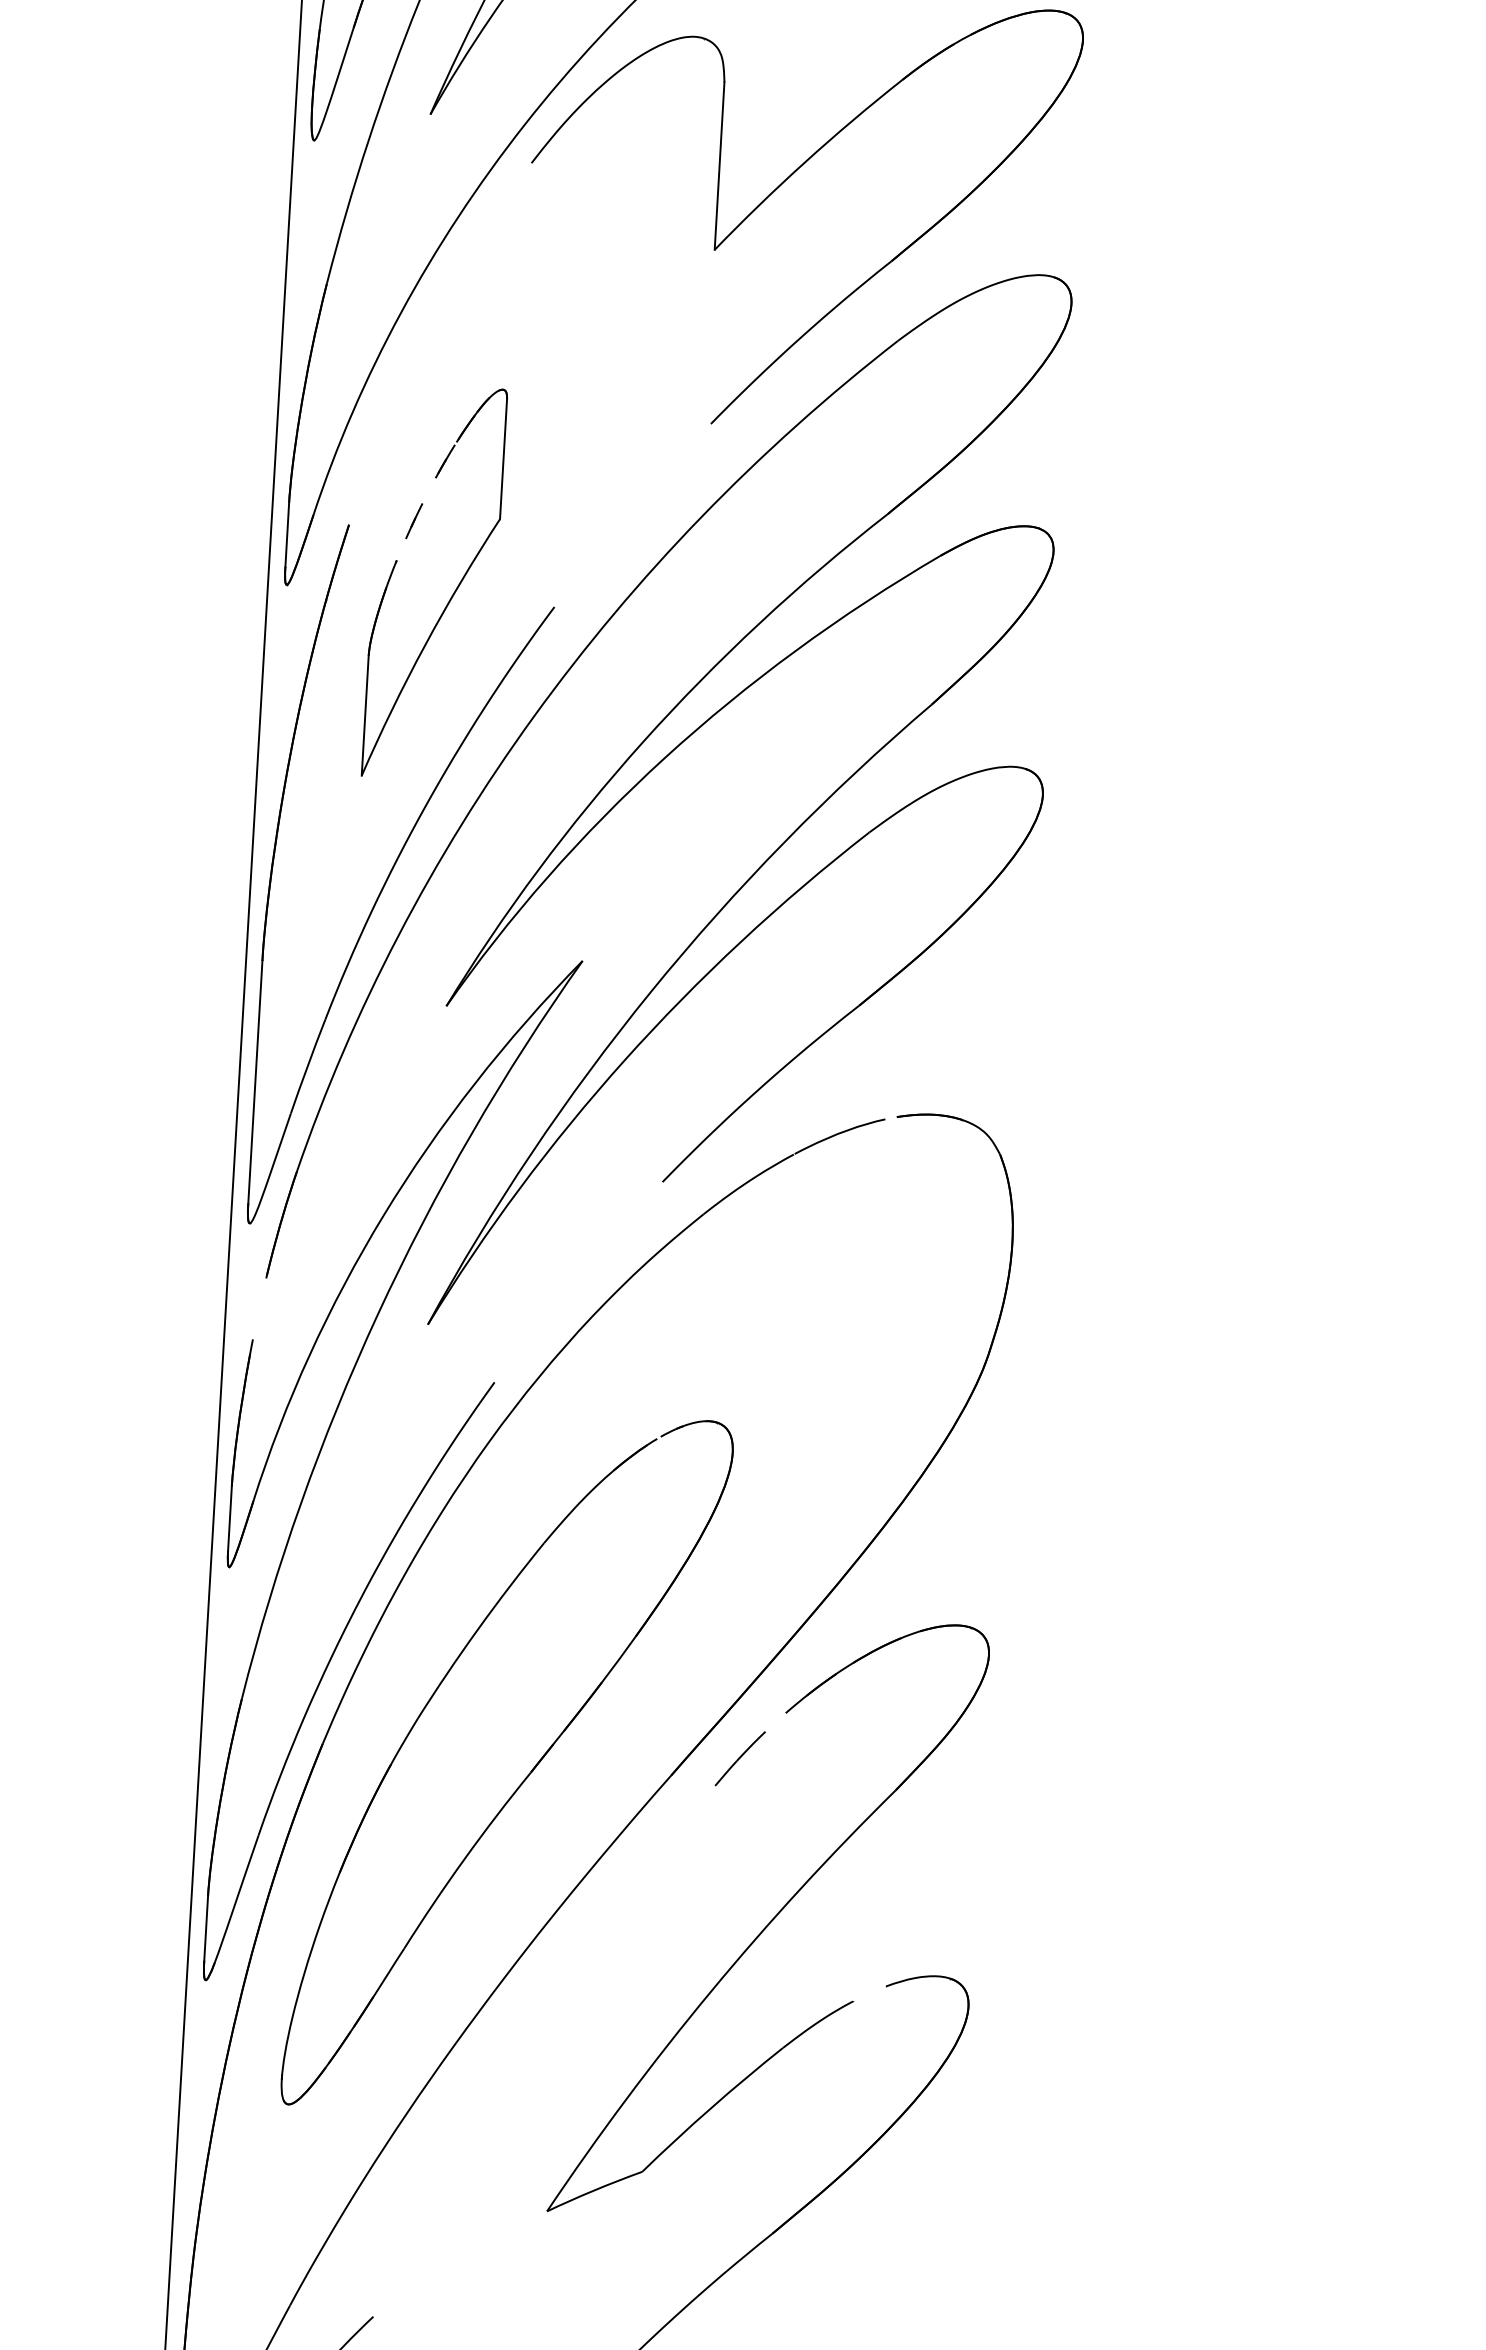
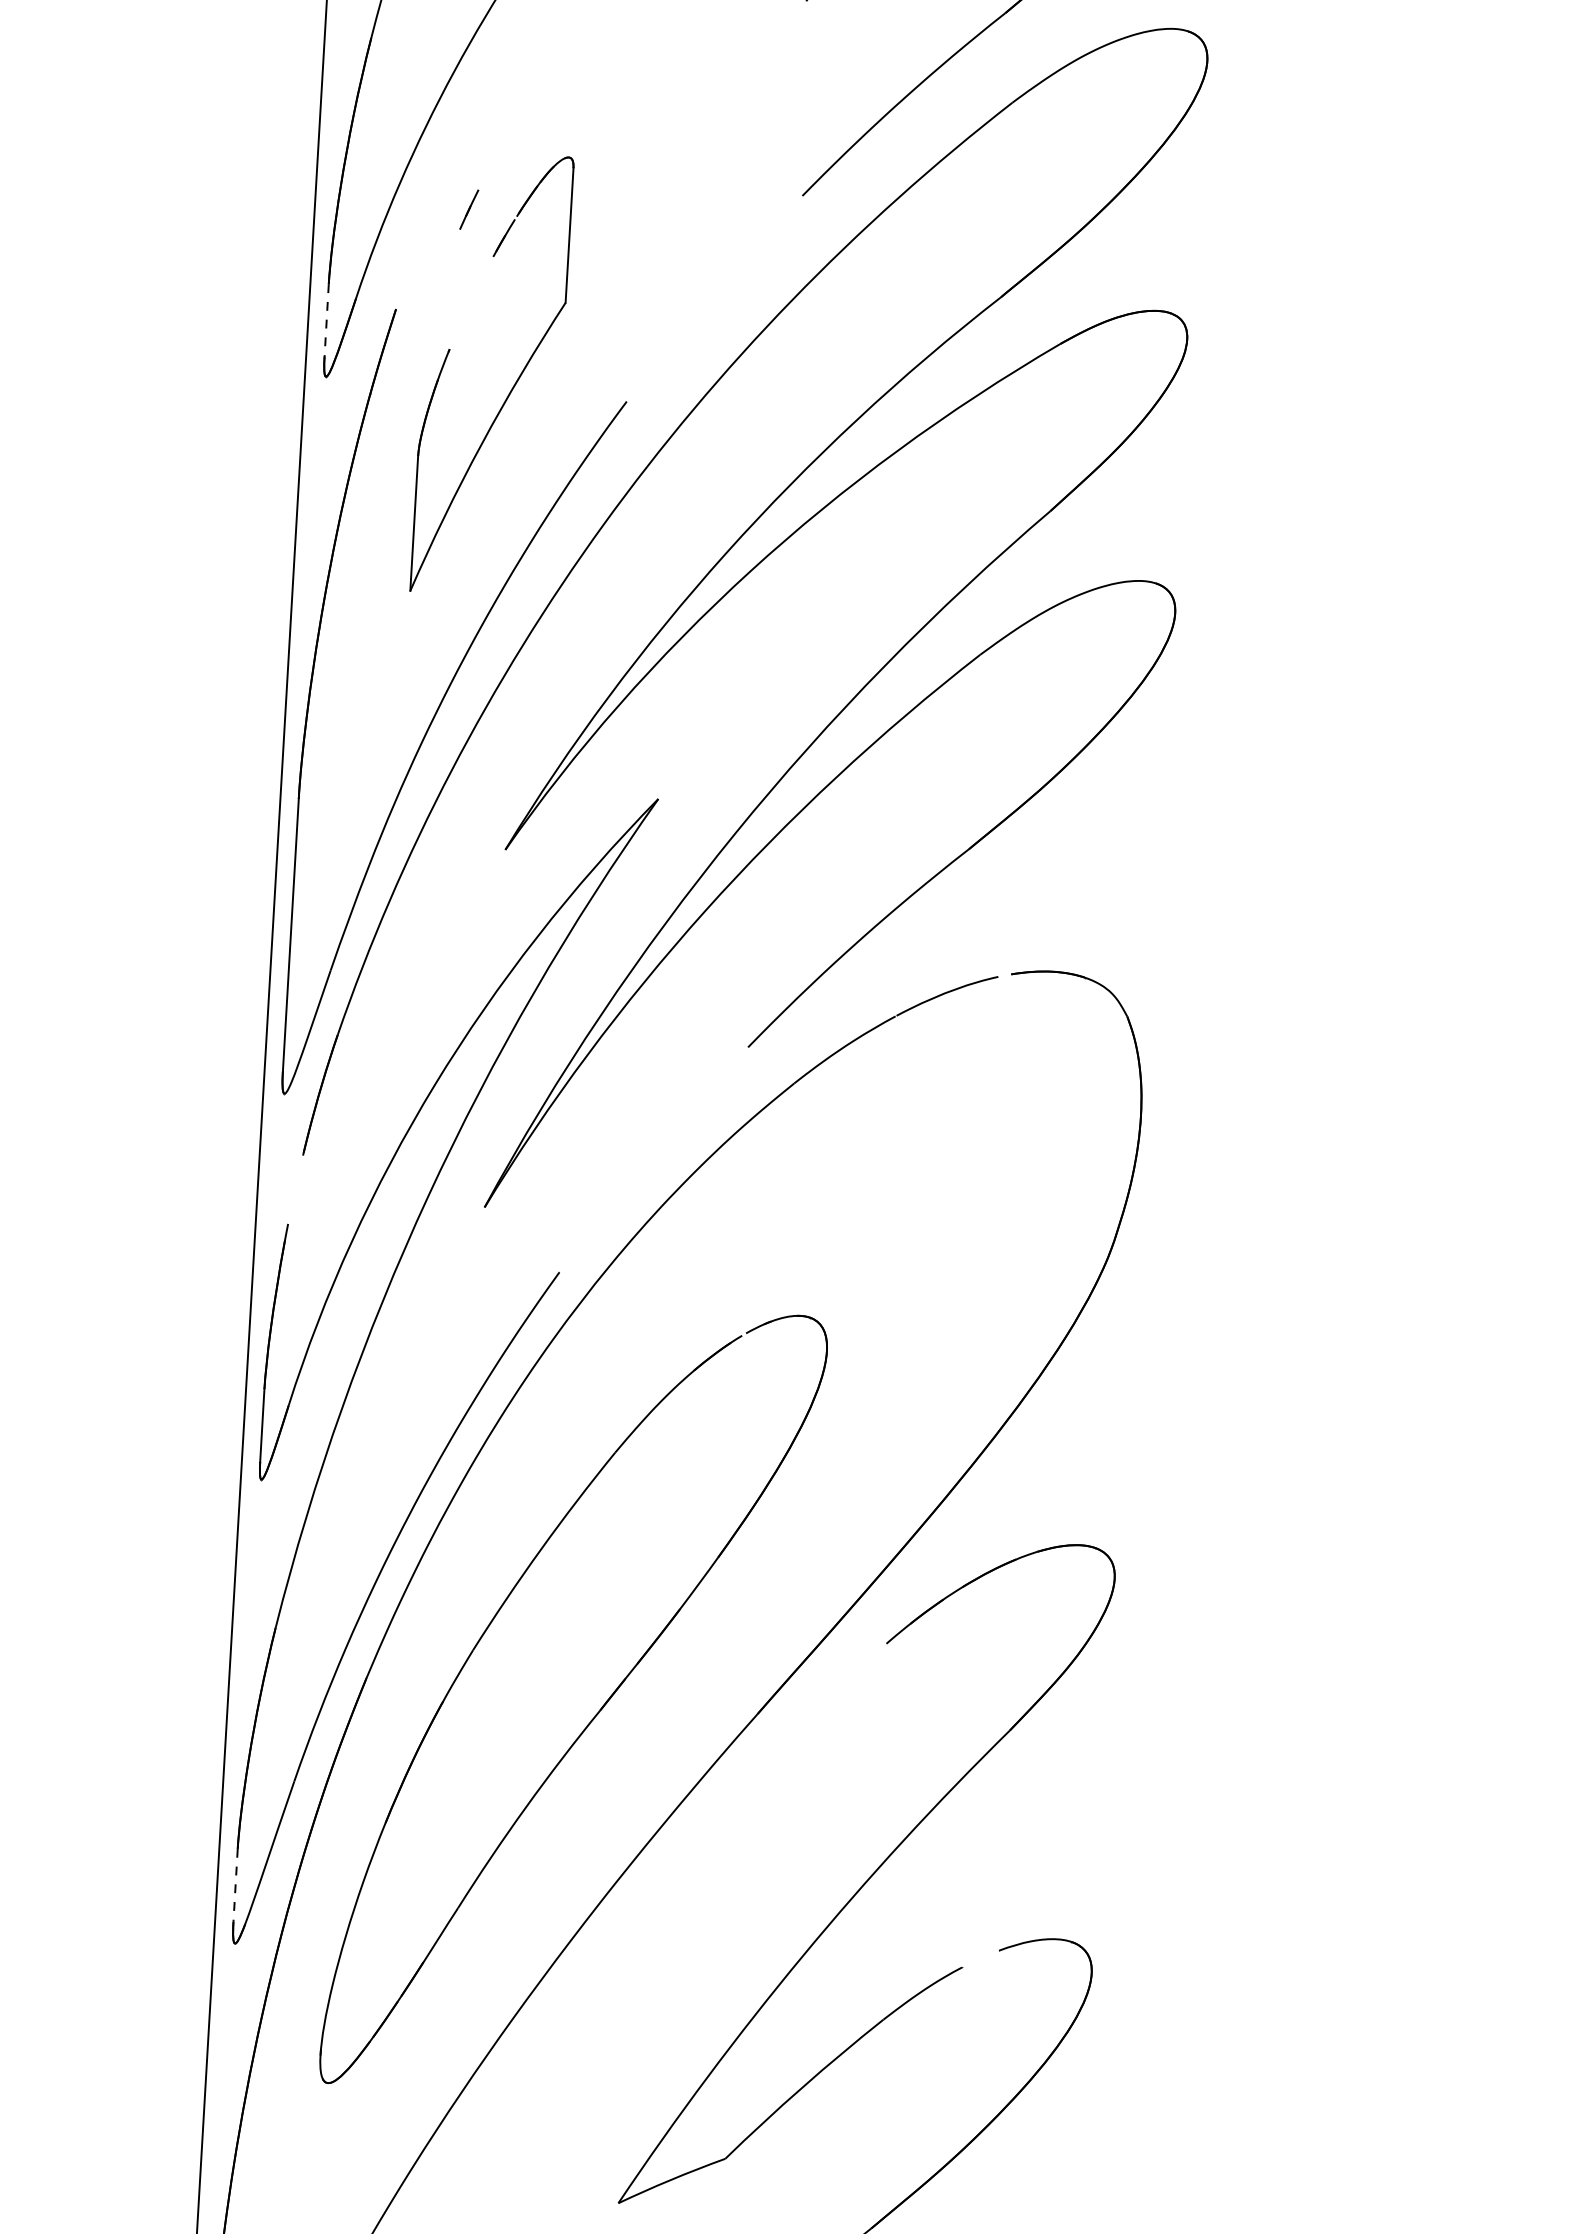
line: (414, 521) -> (469, 210), moved
line: (287, 535) -> (326, 321), solid -> dashed
part: (739, 1758) -> (834, 1694), removed
line: (206, 1928) -> (235, 1885), solid -> dashed

